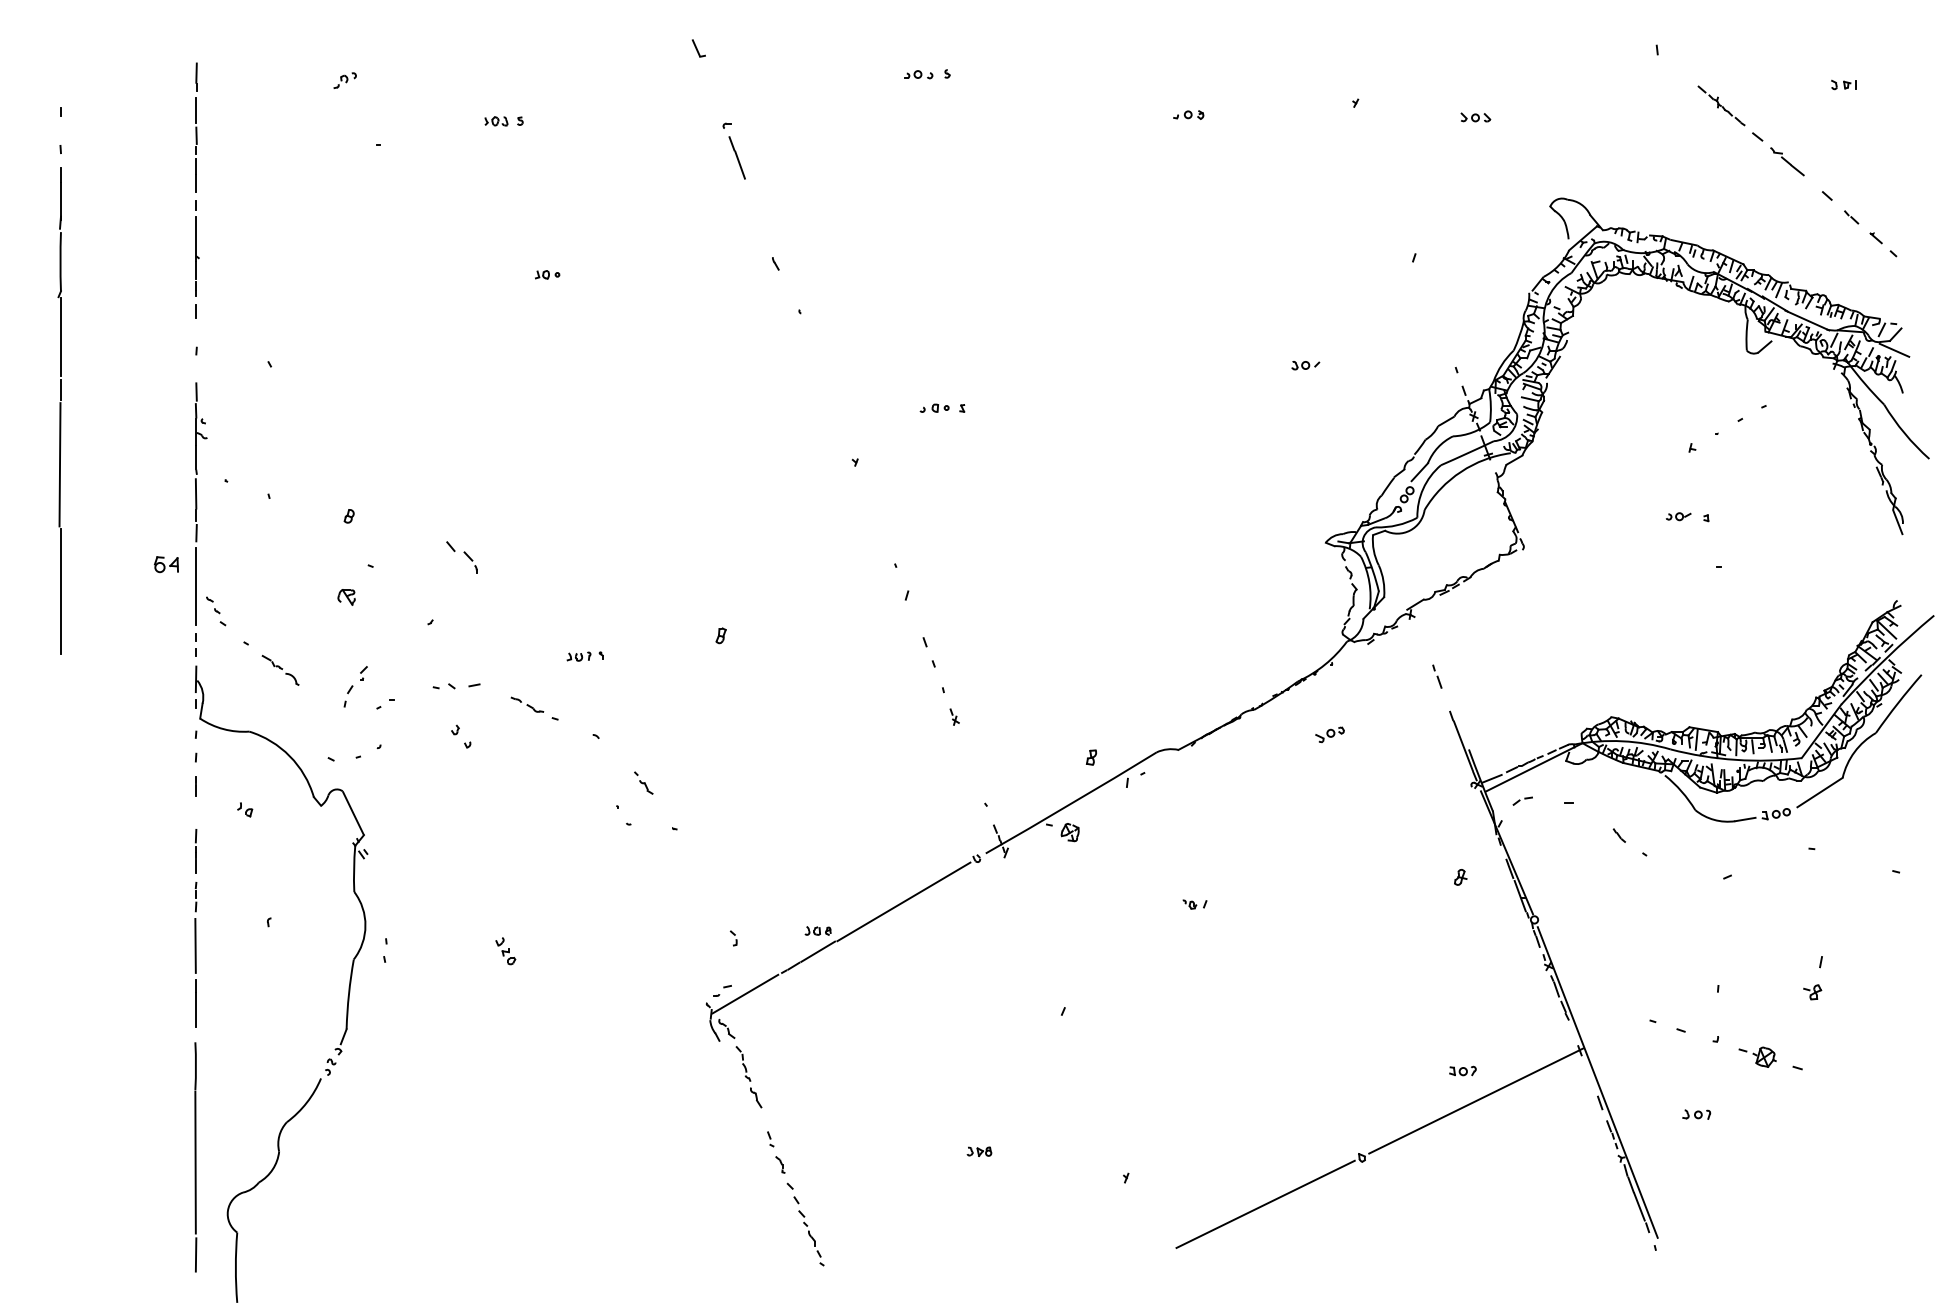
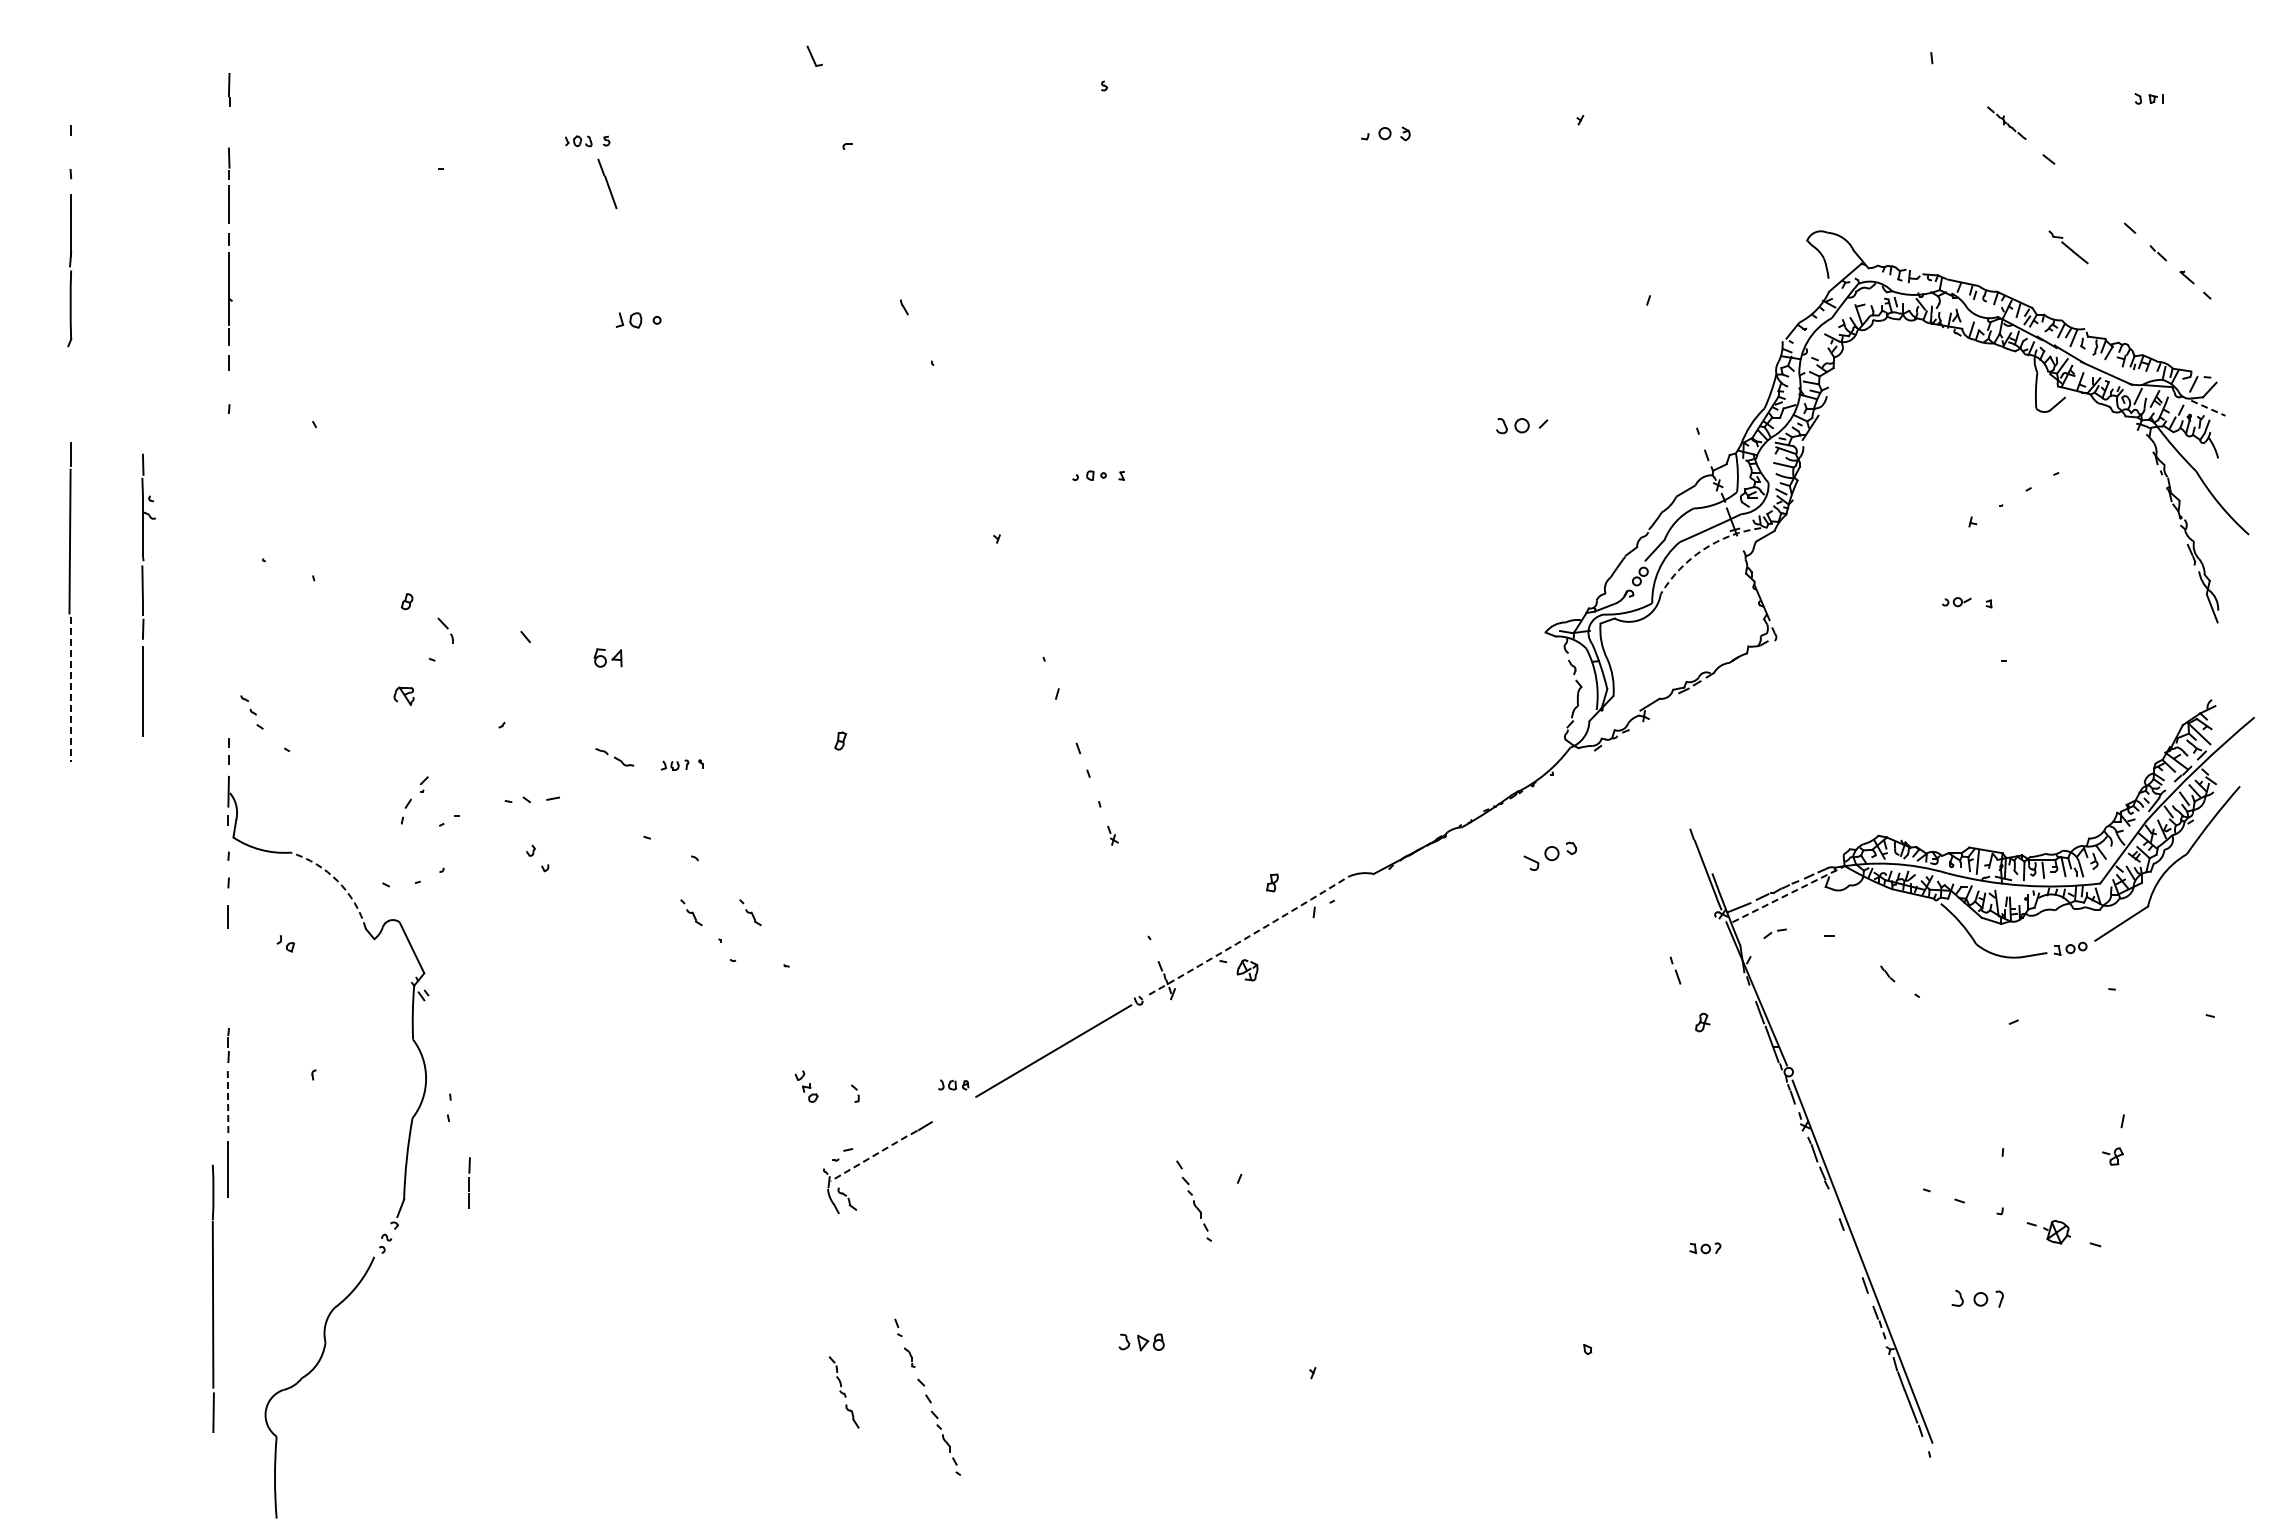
part: (918, 74) -> (1070, 86), removed
part: (345, 80) -> (402, 93), removed
part: (1721, 105) -> (2006, 122), size x0.7
line: (195, 109) -> (228, 127), removed
part: (1188, 114) -> (1385, 133), size x1.4
part: (1475, 117) -> (1719, 136), removed
line: (737, 157) -> (607, 183), moved
part: (1787, 161) -> (2068, 247), moved
part: (546, 274) -> (637, 319), size x1.6
line: (60, 336) -> (70, 392), removed
line: (1894, 350) -> (2208, 408), solid -> dashed
part: (1305, 365) -> (1521, 425), size x1.6
arc: (1461, 471) -> (1703, 549), solid -> dashed
part: (201, 503) -> (148, 594), moved
part: (470, 562) -> (445, 630), moved
part: (165, 564) -> (607, 657), moved
line: (60, 591) -> (70, 689), solid -> dashed
part: (280, 670) -> (326, 781), removed
part: (1437, 676) -> (1675, 970), moved
part: (527, 704) -> (614, 757), moved
part: (1330, 734) -> (1550, 856), size x1.6
arc: (289, 756) -> (337, 881), solid -> dashed
line: (1534, 767) -> (1788, 894), solid -> dashed
part: (593, 782) -> (691, 912), added
arc: (1071, 803) -> (1249, 936), solid -> dashed
line: (195, 850) -> (469, 1182), moved
part: (1194, 904) -> (1392, 1054), removed
line: (195, 945) -> (228, 1102), solid -> dashed
part: (505, 951) -> (806, 1086), moved
line: (817, 951) -> (953, 1109), removed
line: (745, 994) -> (868, 1158), solid -> dashed
part: (1023, 1030) -> (1193, 1200), added
part: (748, 1077) -> (843, 1392), moved
line: (1475, 1101) -> (1720, 1283), removed
part: (1696, 1114) -> (1977, 1299), size x1.6
part: (979, 1151) -> (1141, 1342), size x1.6
line: (195, 1157) -> (212, 1298), moved
line: (1265, 1204) -> (1475, 1403), removed

